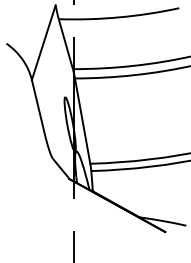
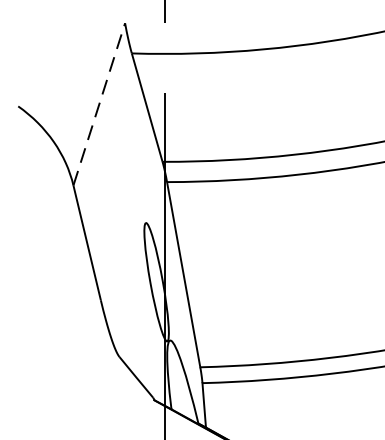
line: (43, 42) -> (98, 103), solid -> dashed

